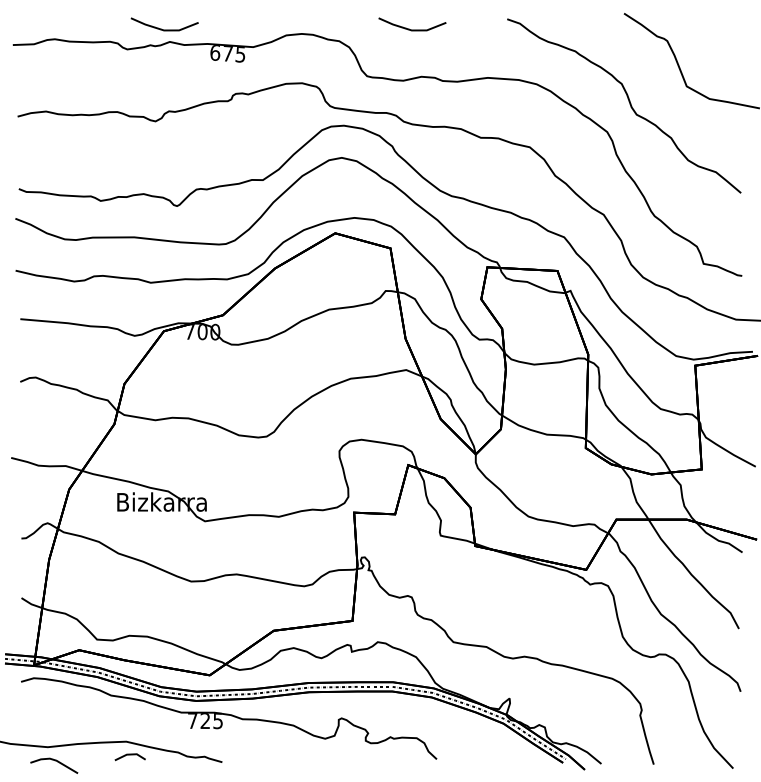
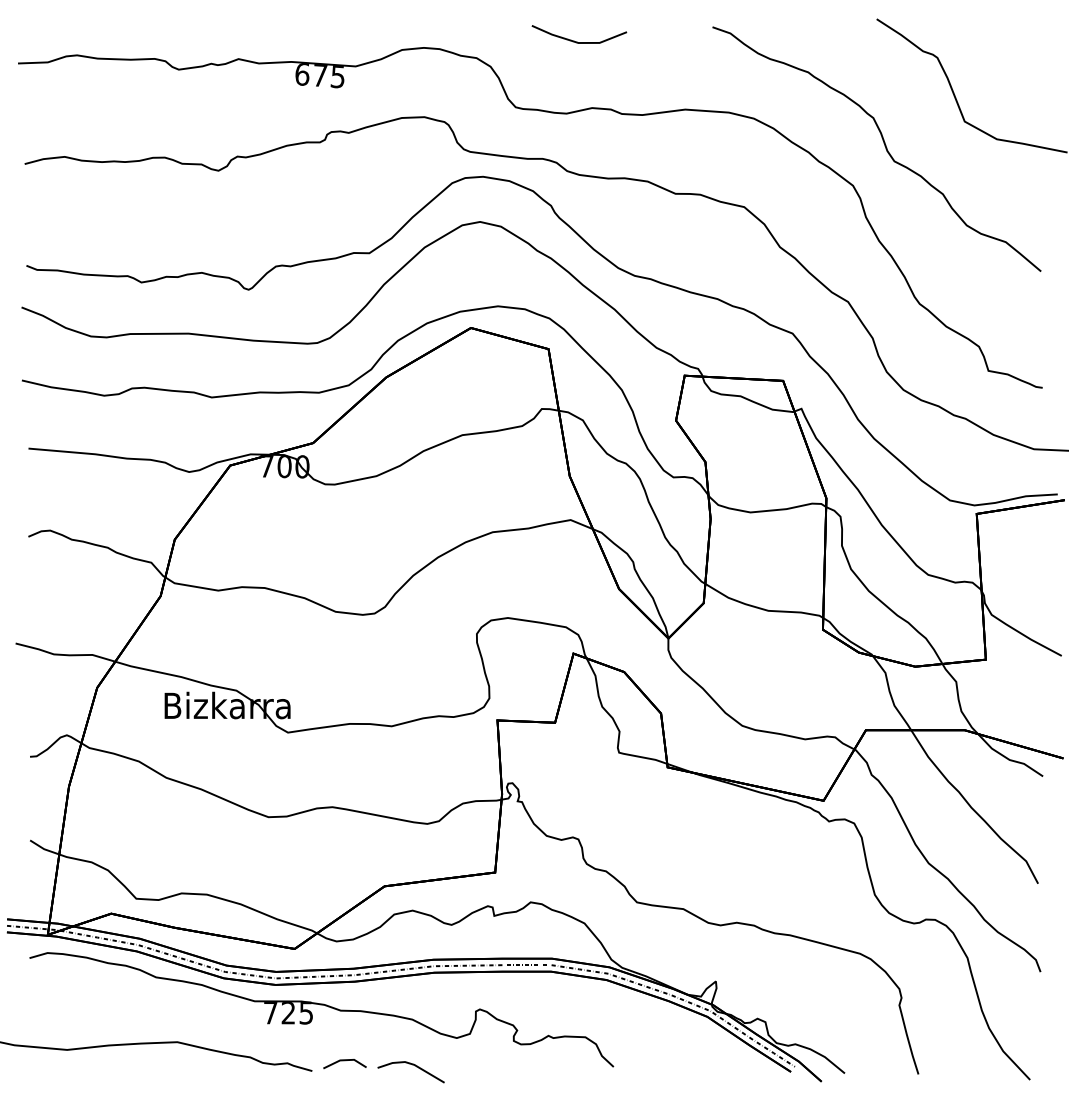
line: (163, 29) -> (229, 41), removed
line: (129, 755) -> (344, 1061), moved
line: (55, 761) -> (412, 1065), moved

